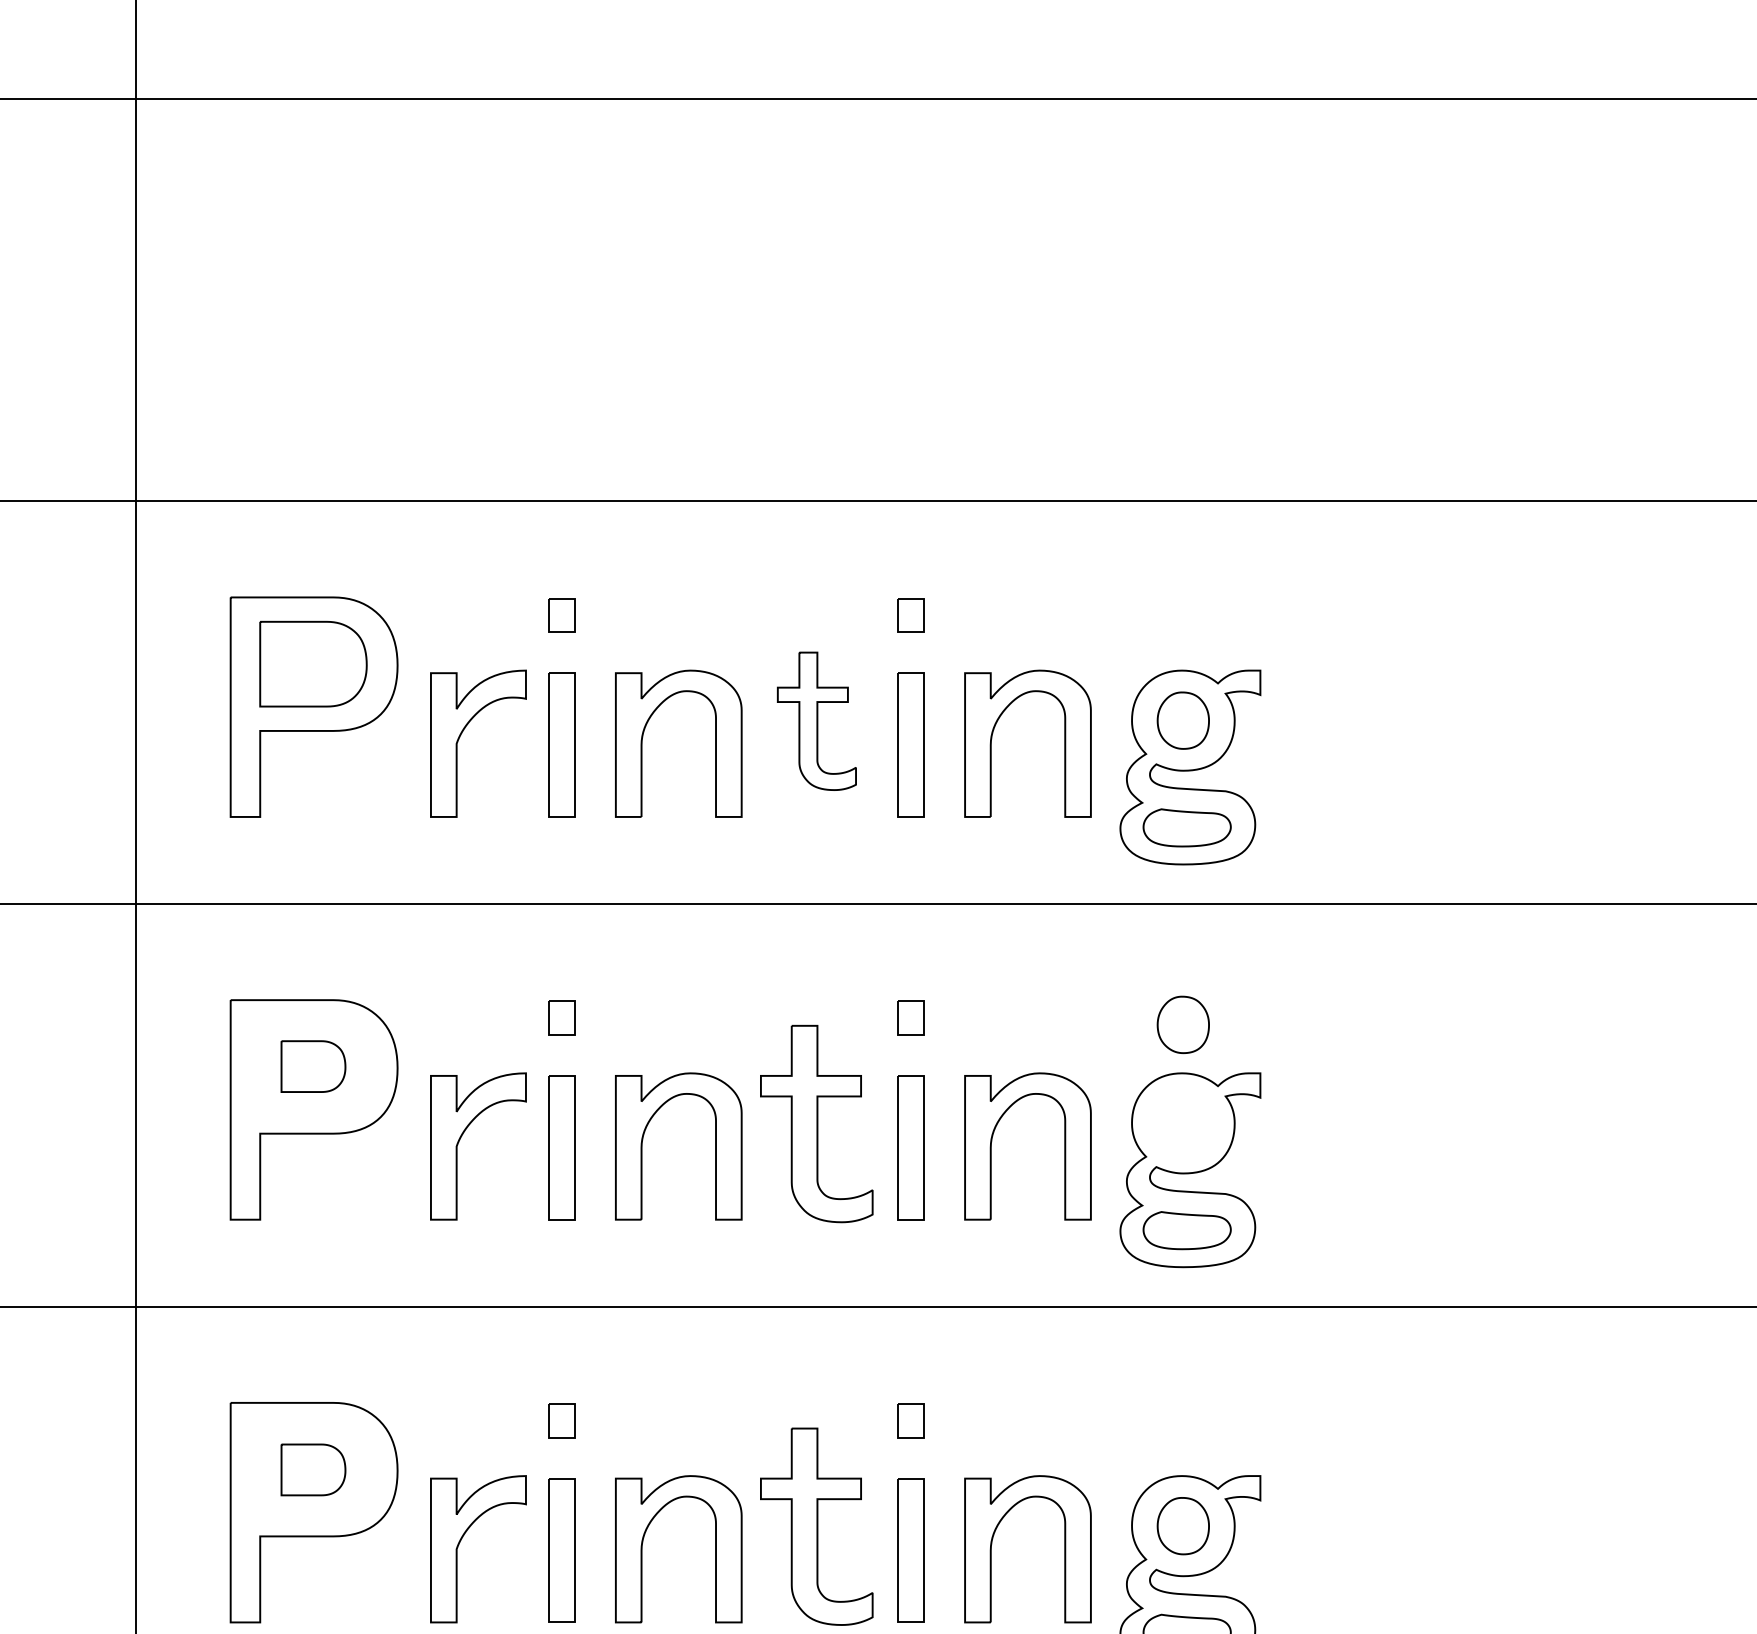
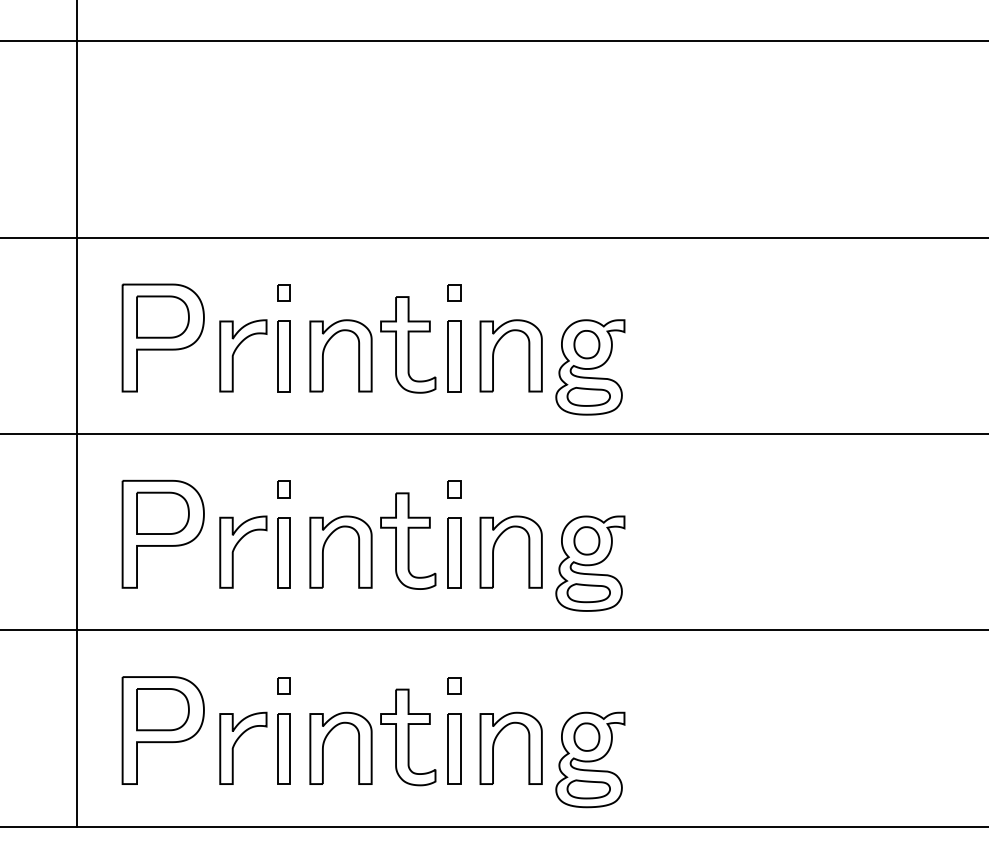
part: (817, 720) -> (408, 344), size x1.43
part: (1182, 1024) -> (586, 540), moved
part: (312, 1065) -> (162, 512), size x1.67
part: (312, 1469) -> (162, 709), size x1.67

